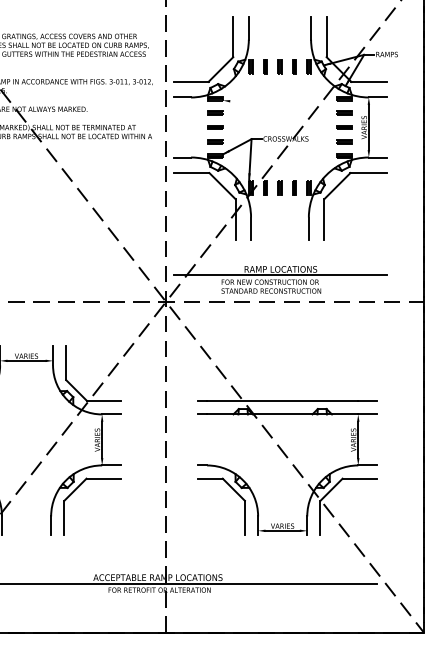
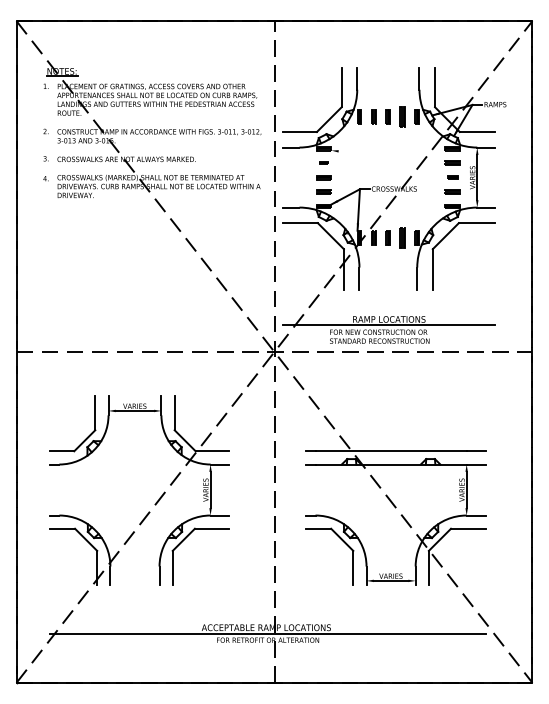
part: (294, 66) -> (402, 116), size x1.4
part: (215, 112) -> (323, 162), size x0.6
part: (344, 127) -> (452, 177), size x0.7
part: (294, 187) -> (402, 237), size x1.4

